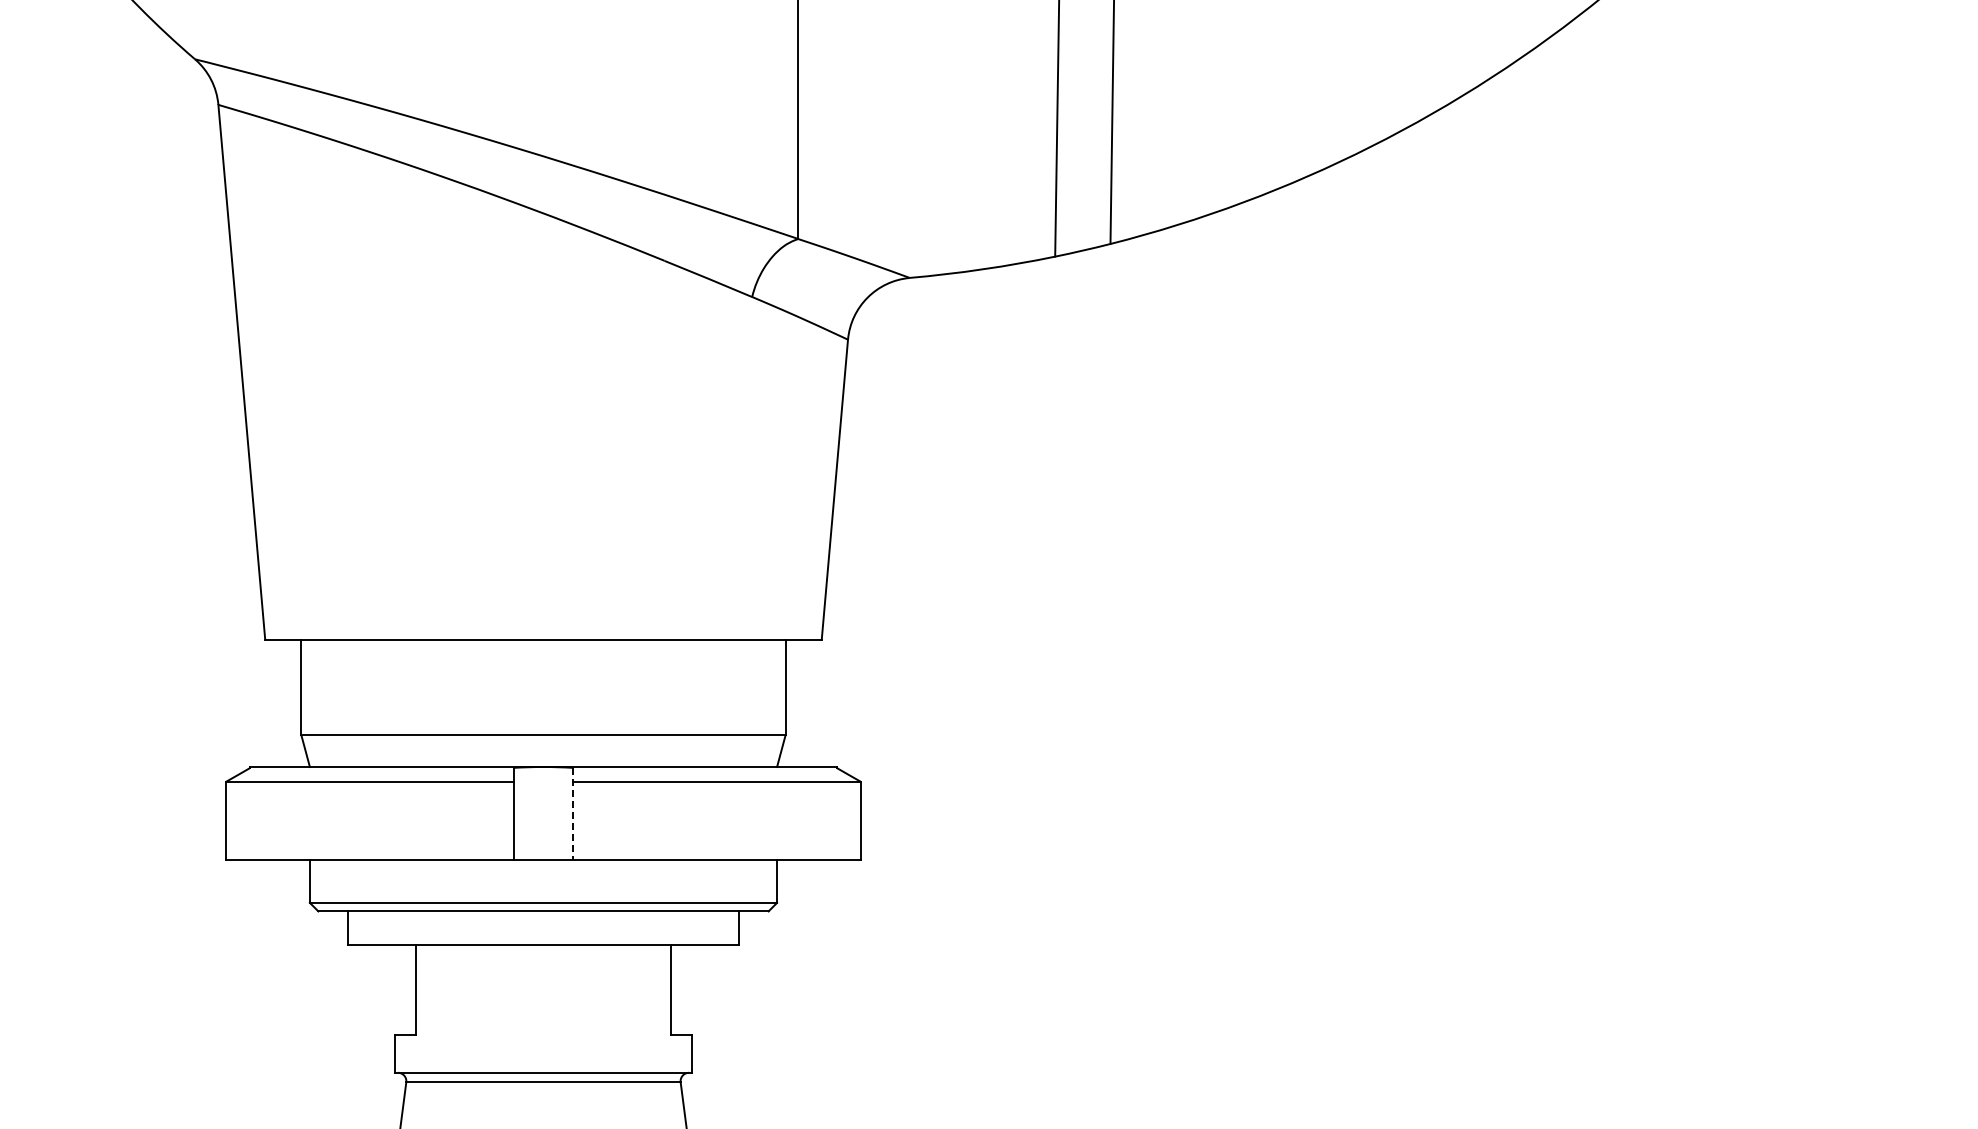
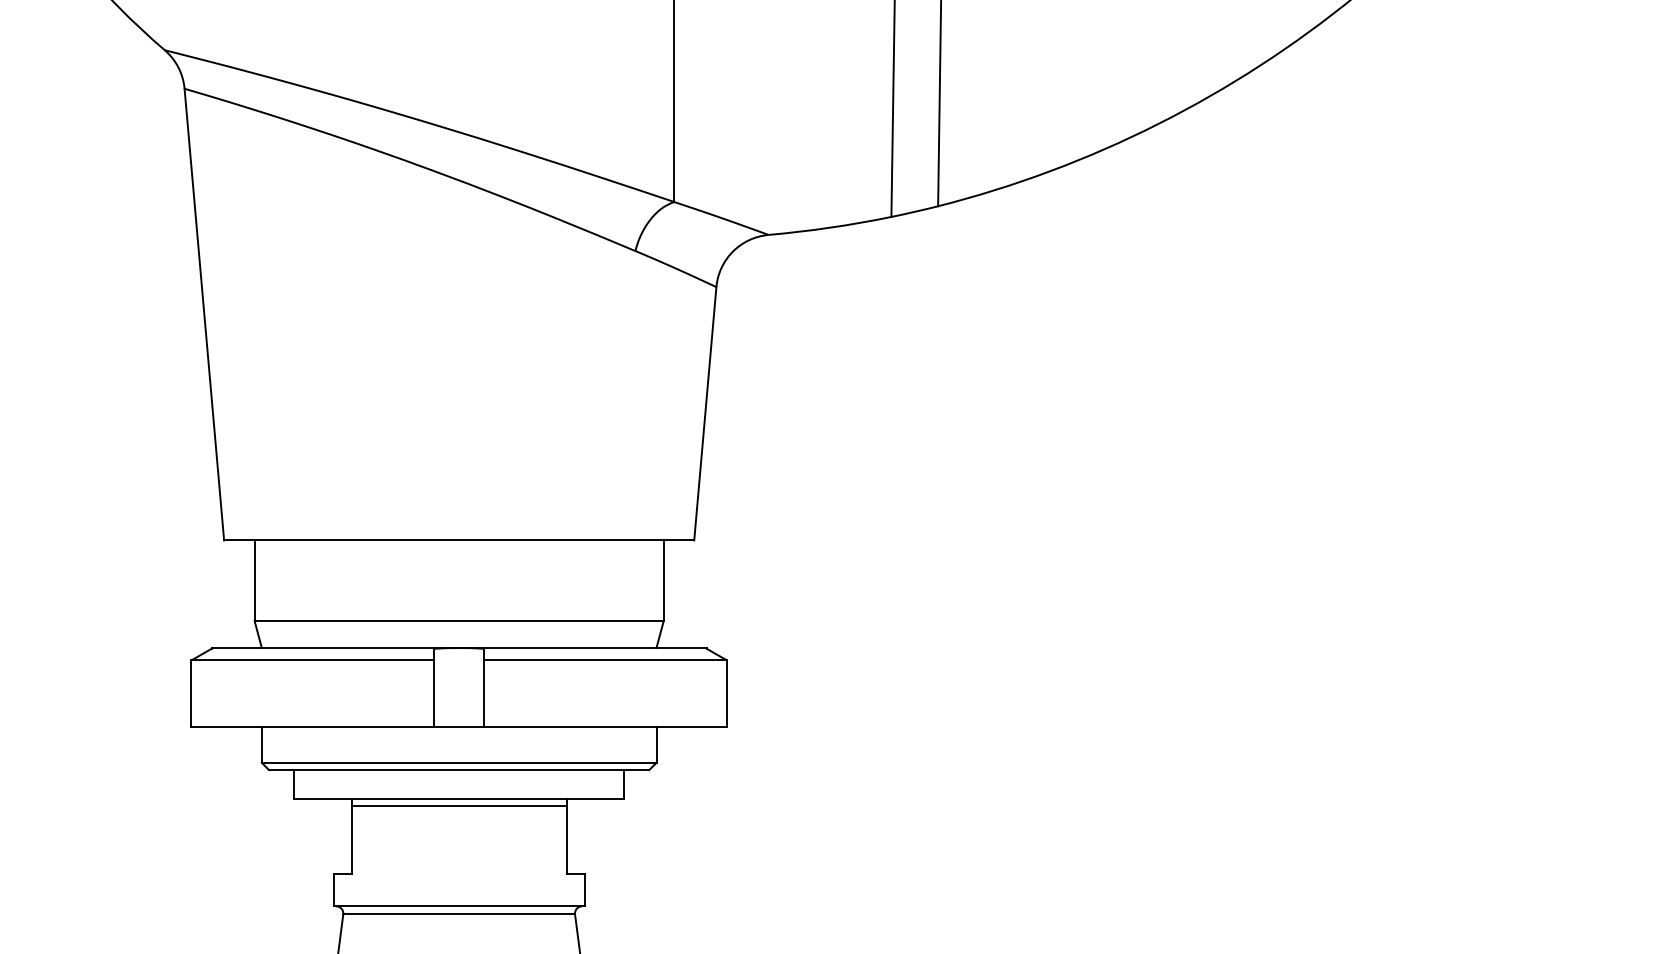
line: (573, 814) -> (484, 688), dashed -> solid
line: (543, 953) -> (459, 805), added

